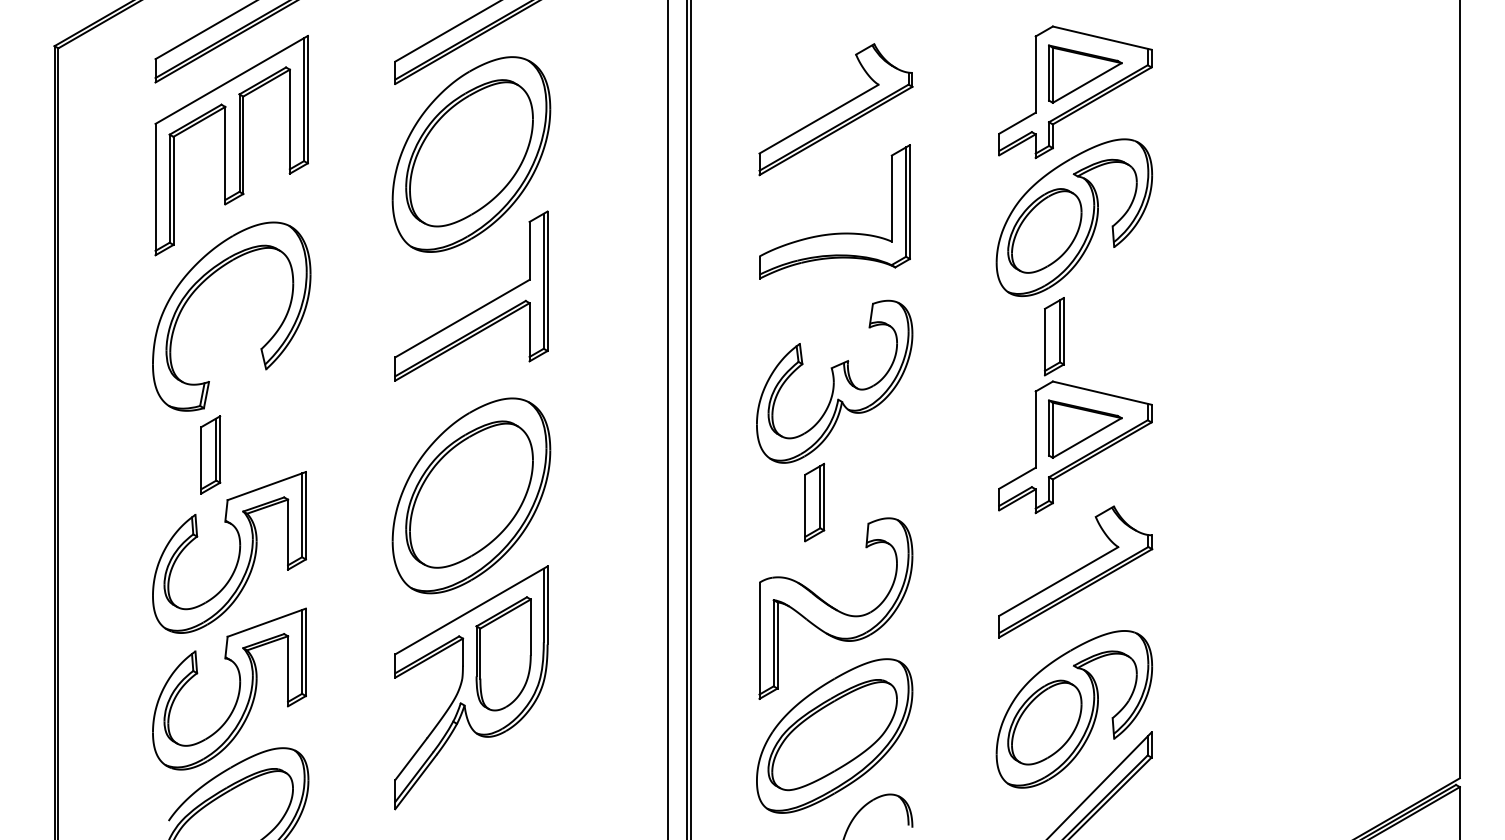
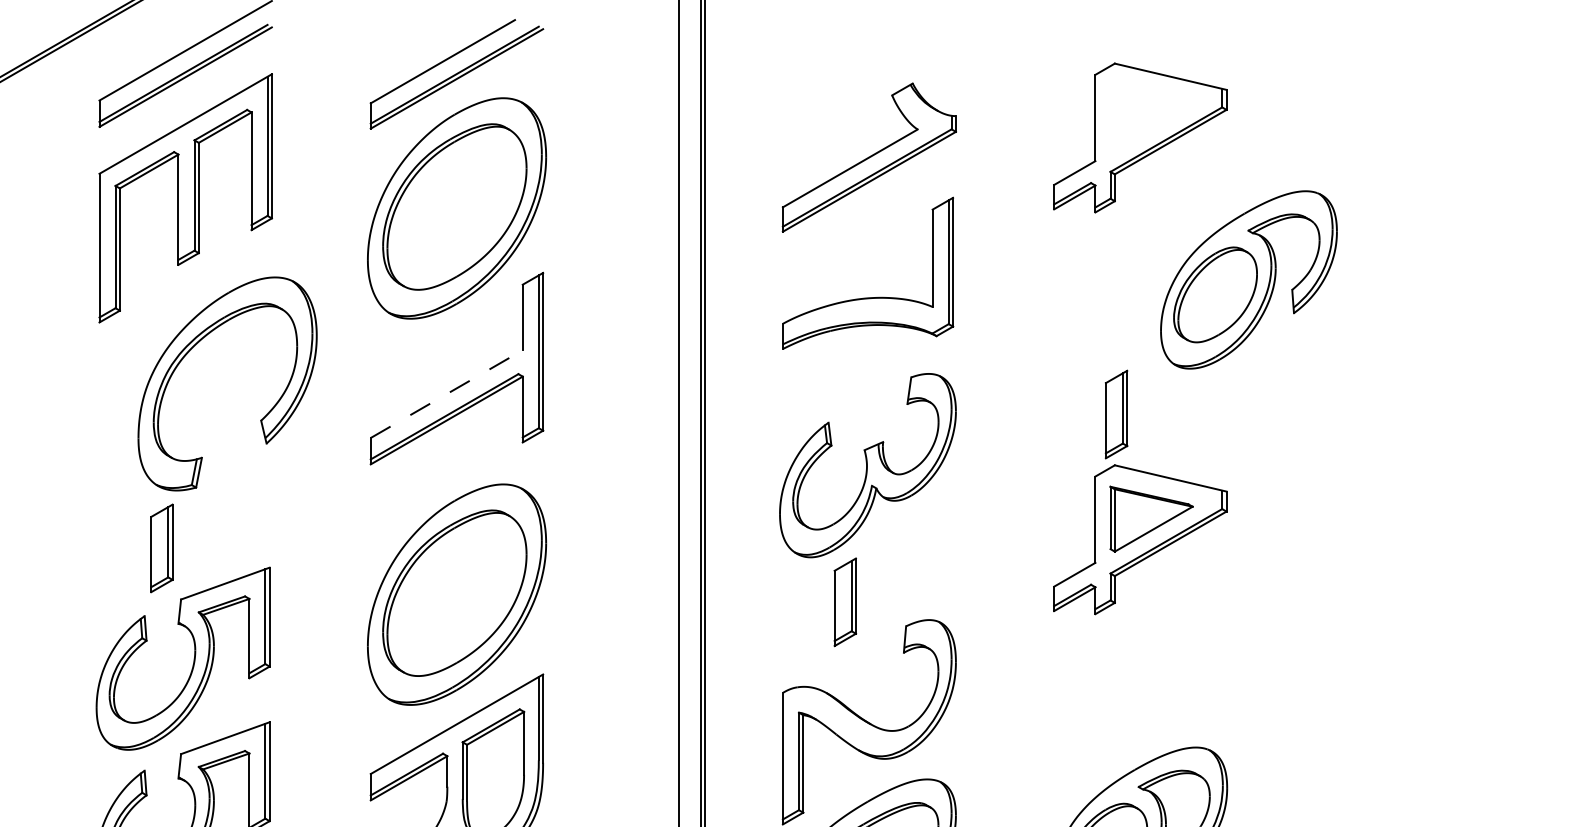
part: (1085, 73) -> (1151, 116), removed
part: (1074, 217) -> (1249, 279), moved
part: (201, 285) -> (193, 348), moved
line: (462, 318) -> (446, 393), solid -> dashed
part: (1075, 571) -> (1140, 680), removed

